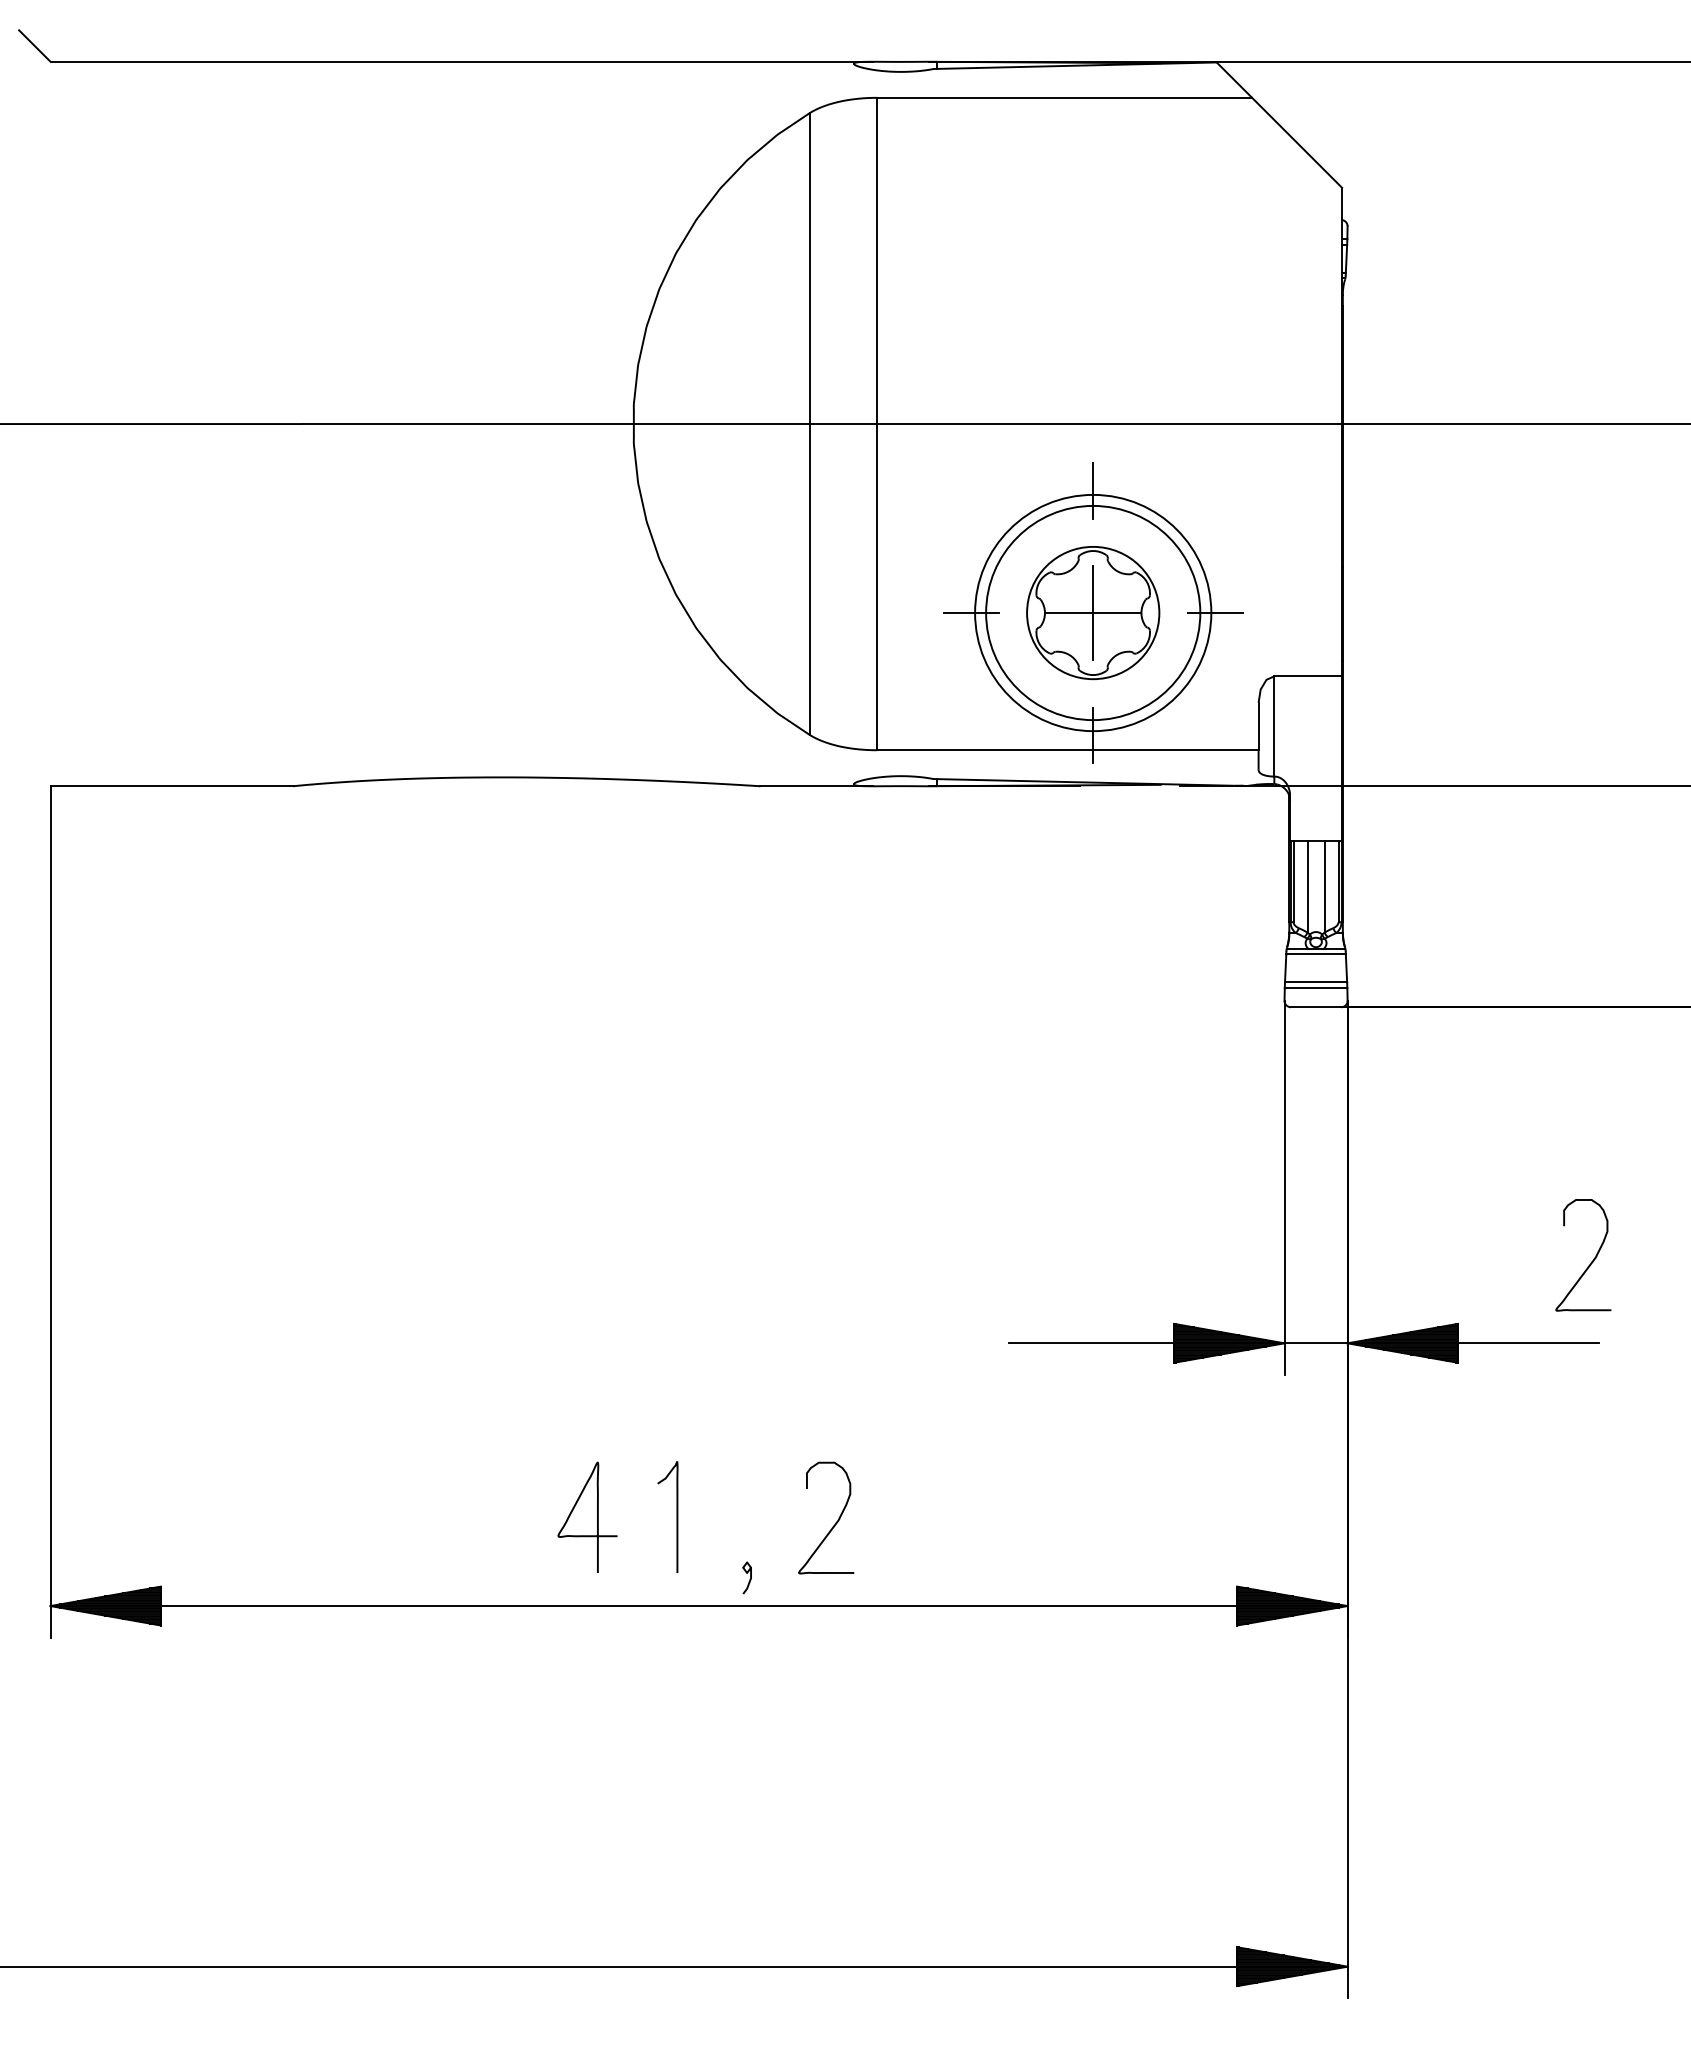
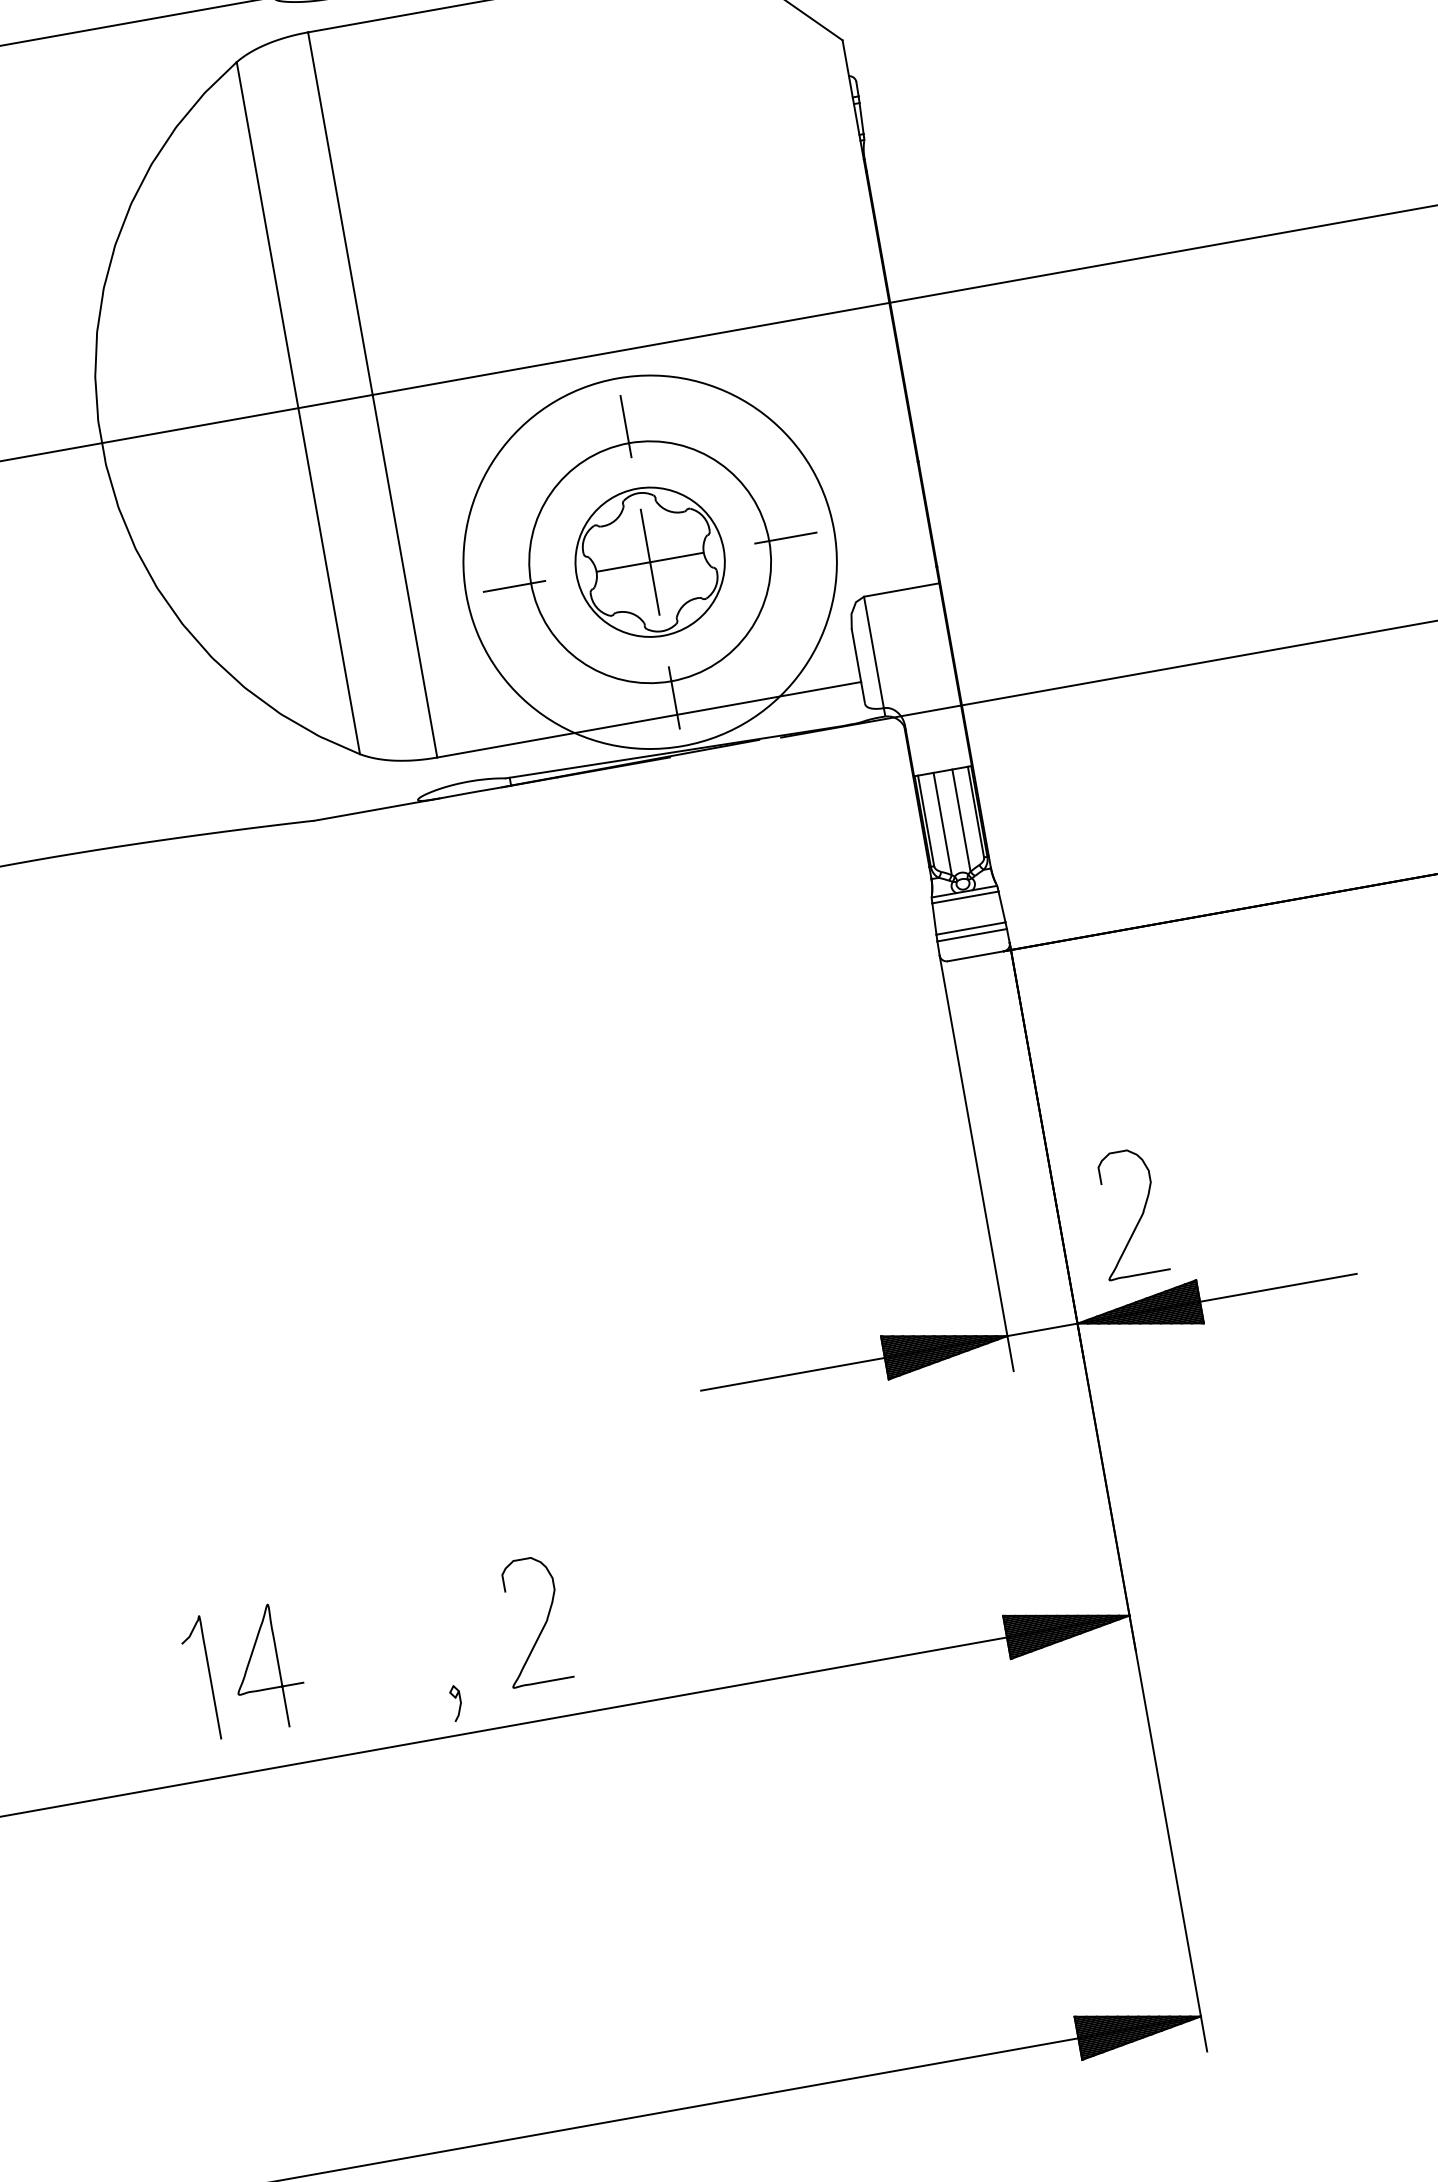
circle: (1093, 612) -> (650, 561), size x1.4
curve: (1590, 1262) -> (1138, 1220), moved
curve: (676, 1516) -> (209, 1676), moved

